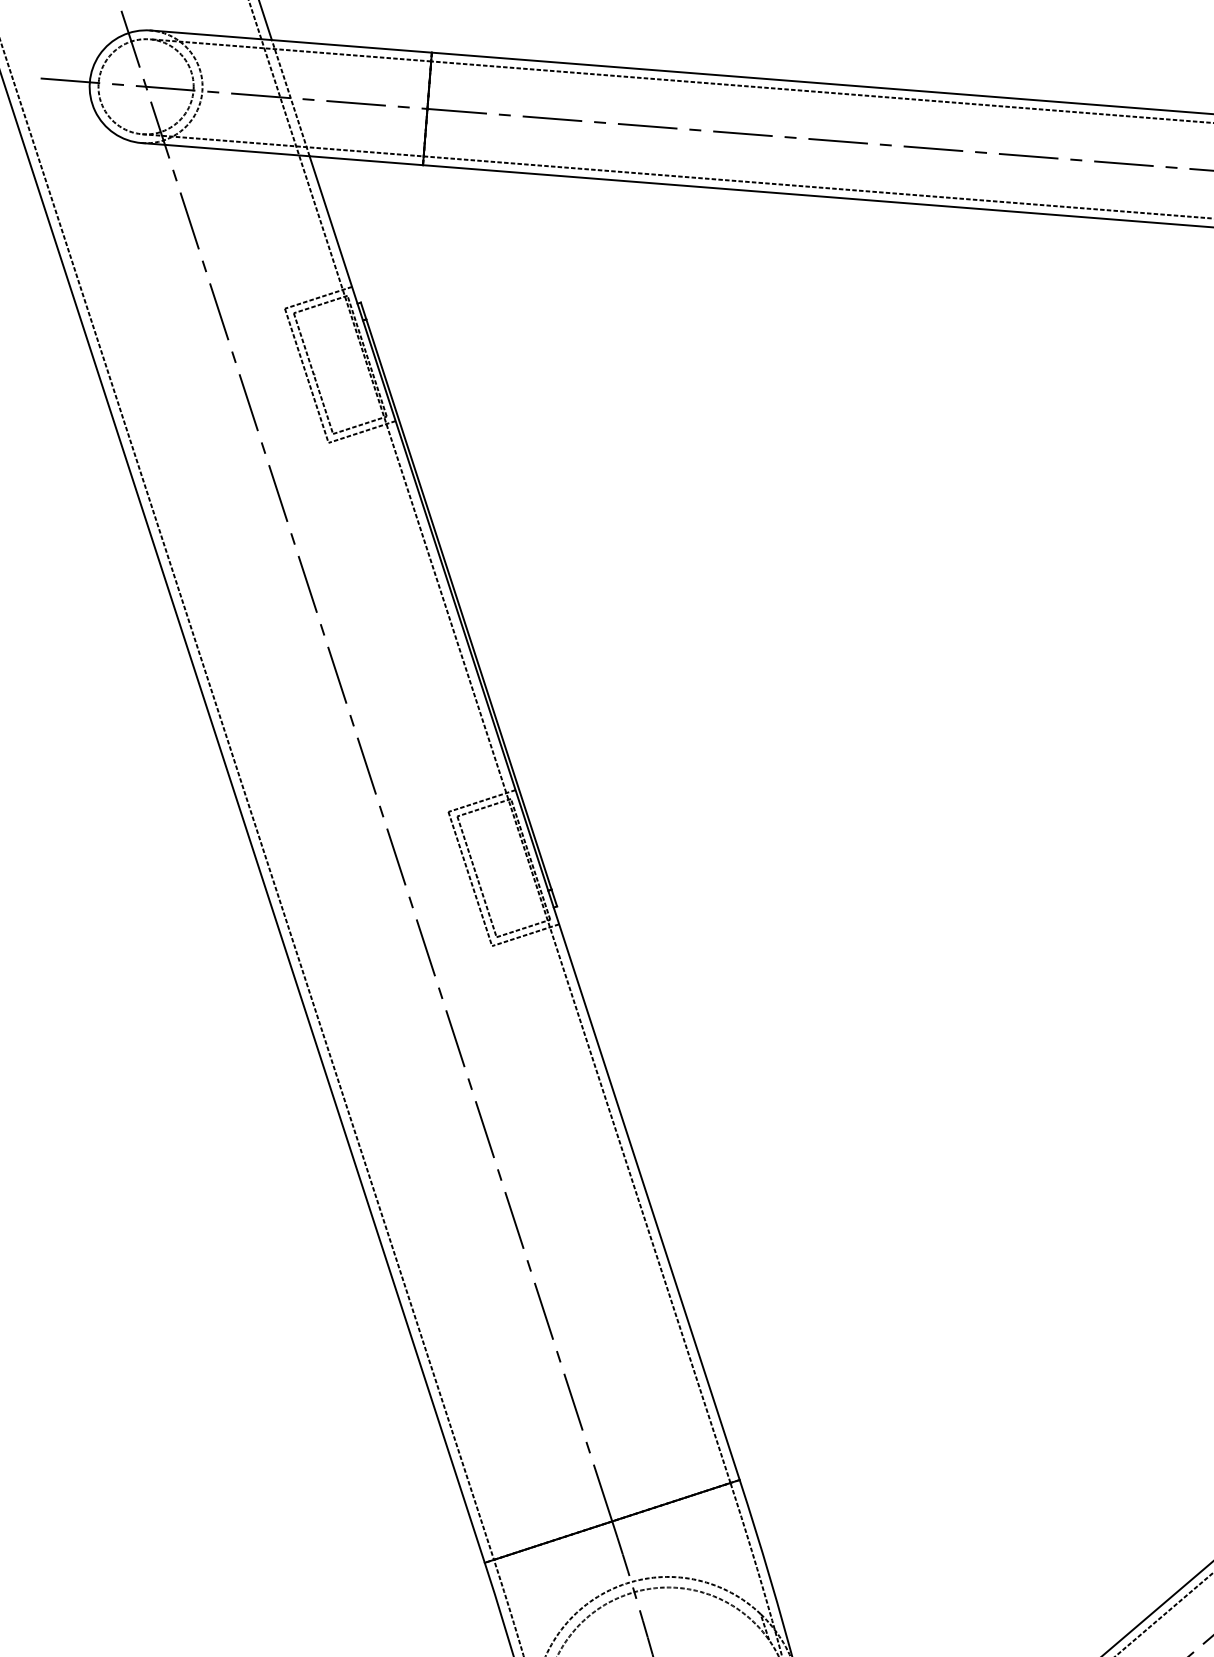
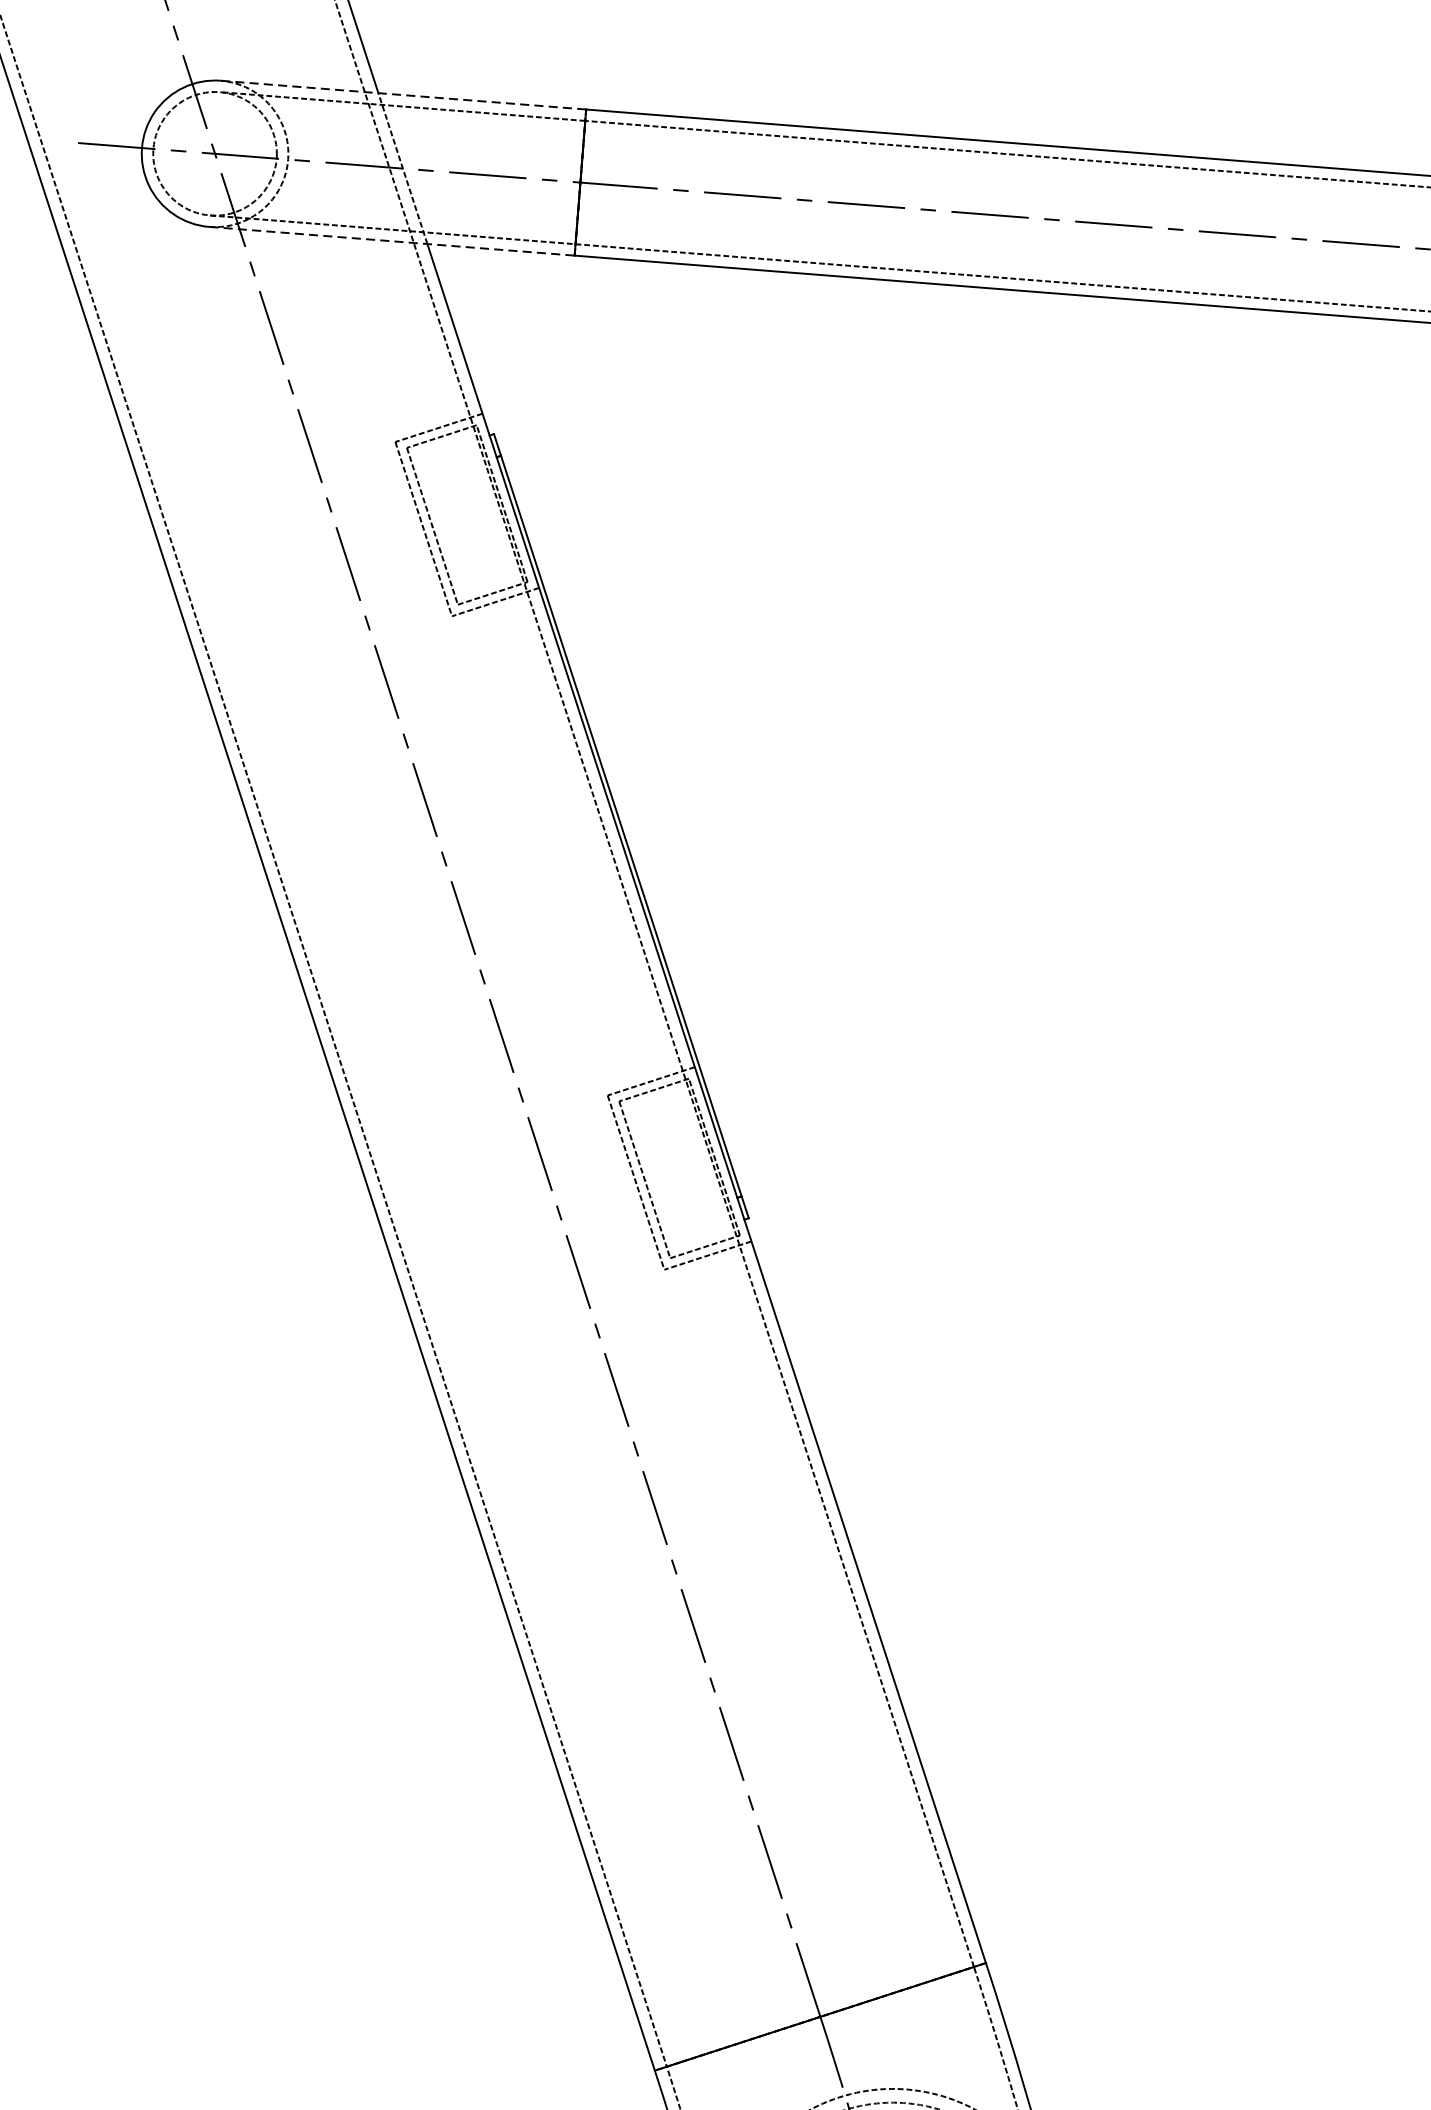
line: (290, 41) -> (402, 95), solid -> dashed
line: (282, 154) -> (392, 241), solid -> dashed

